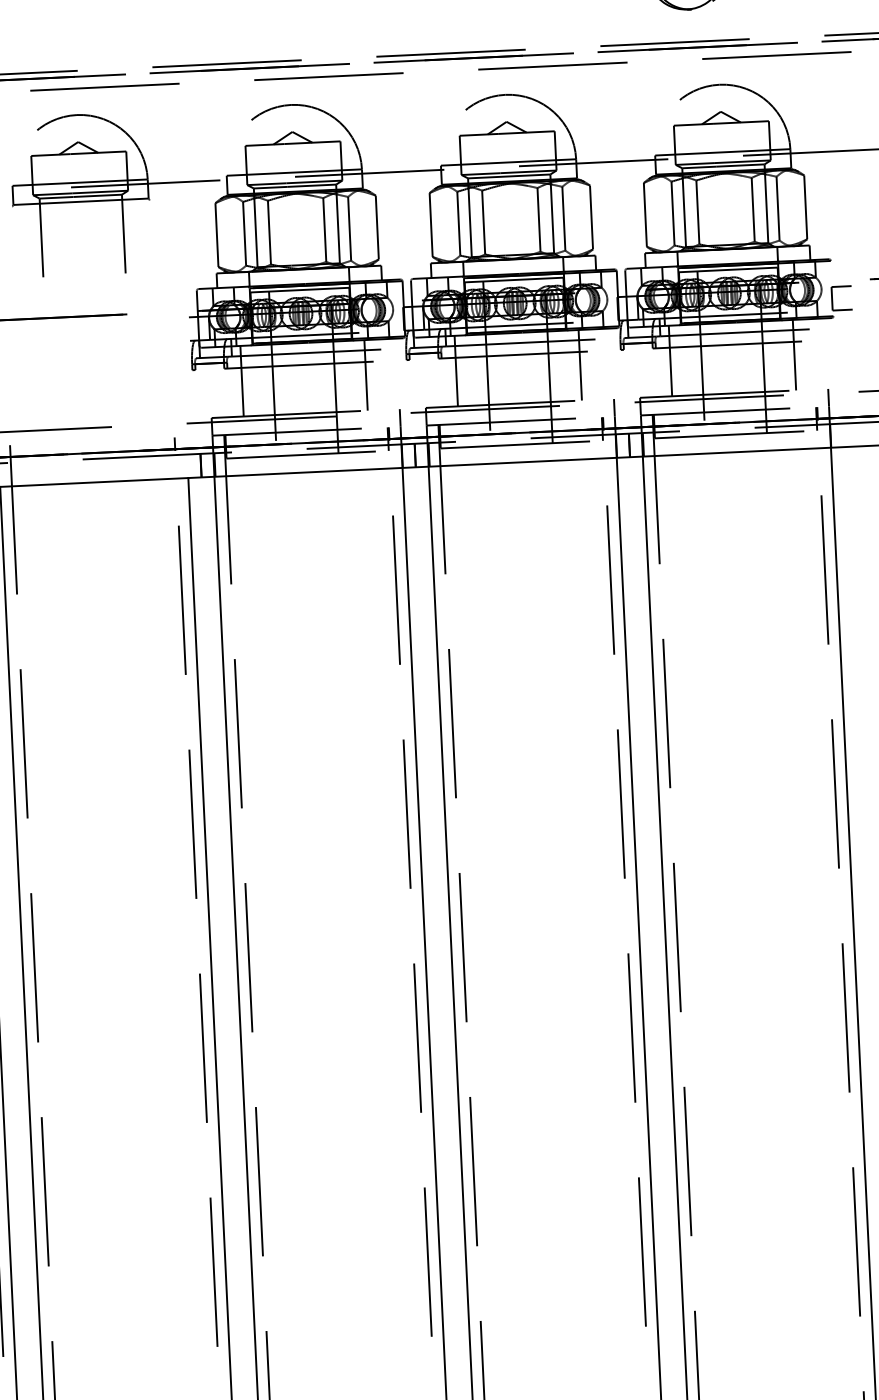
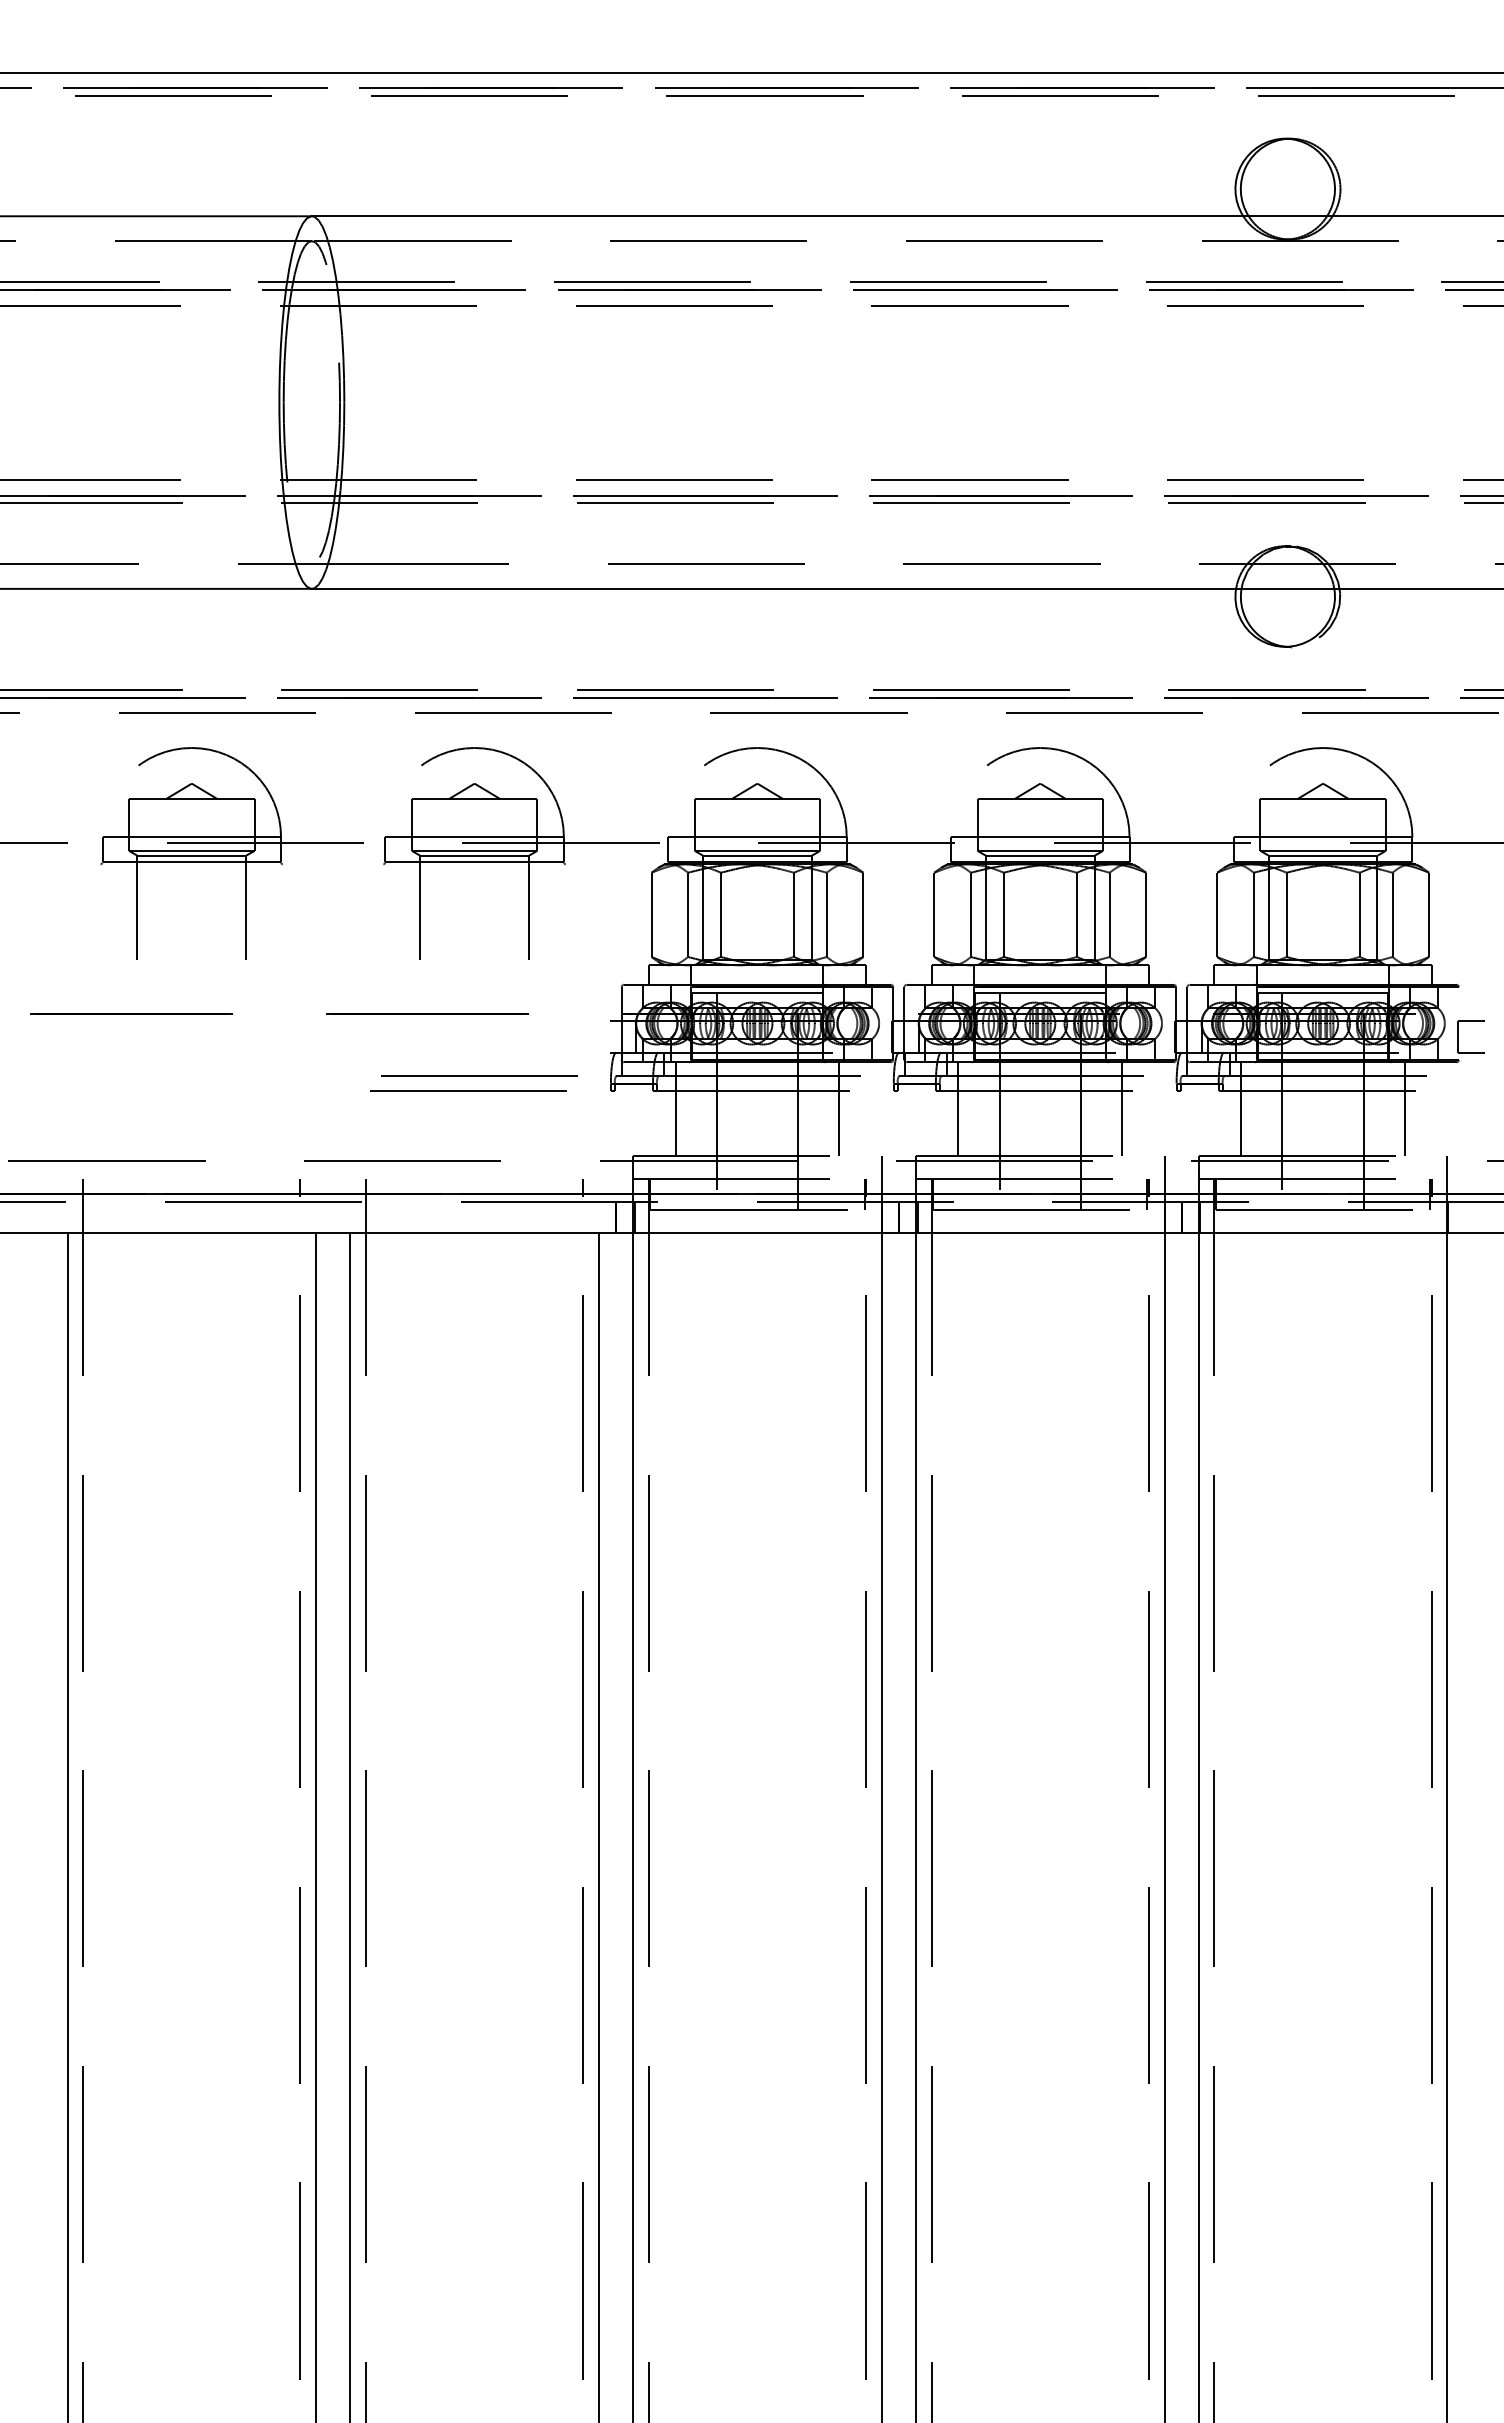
line: (92, 362) -> (479, 1075), added
line: (84, 374) -> (468, 1090), added

